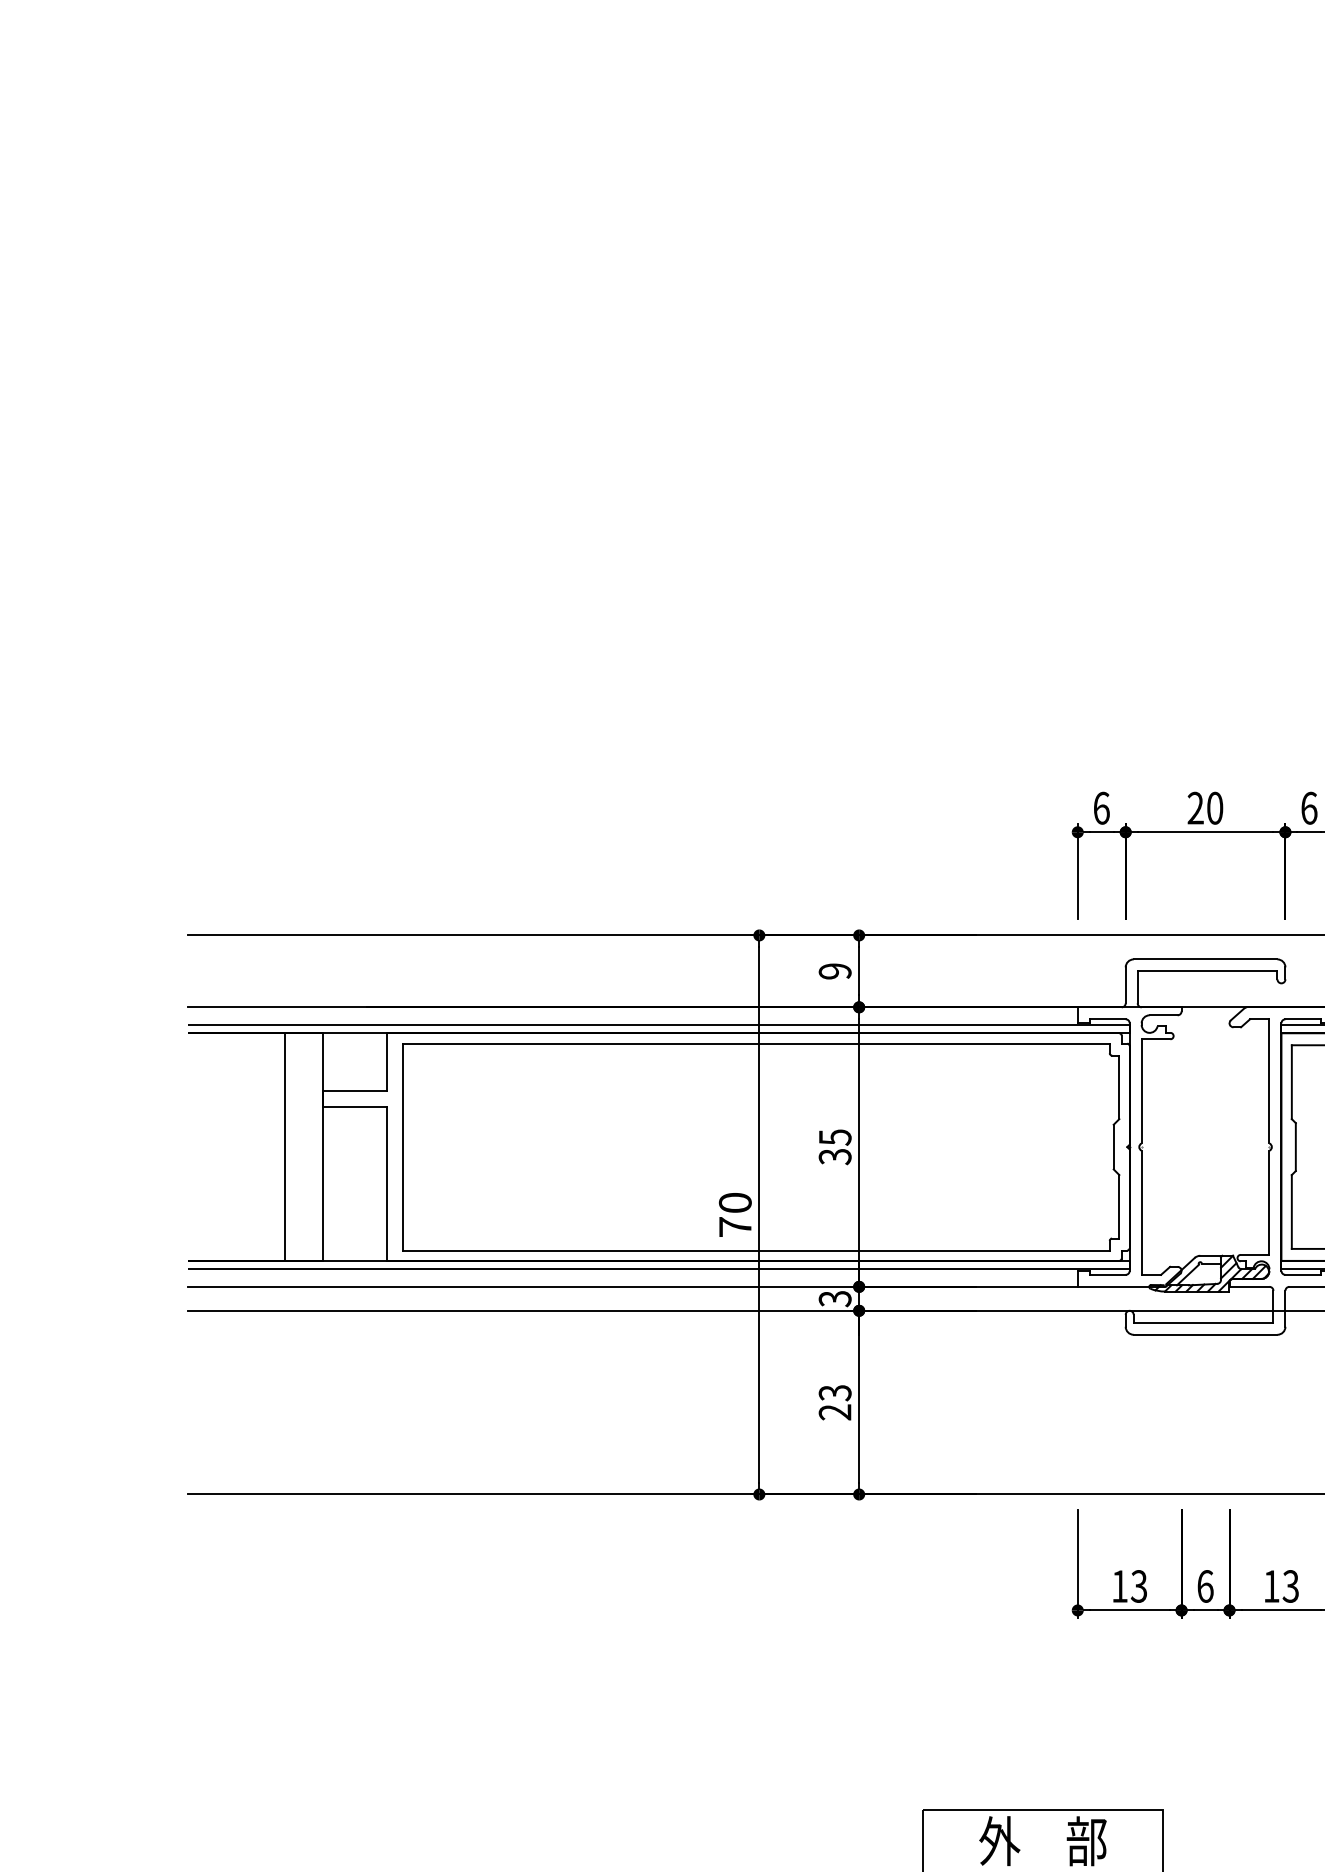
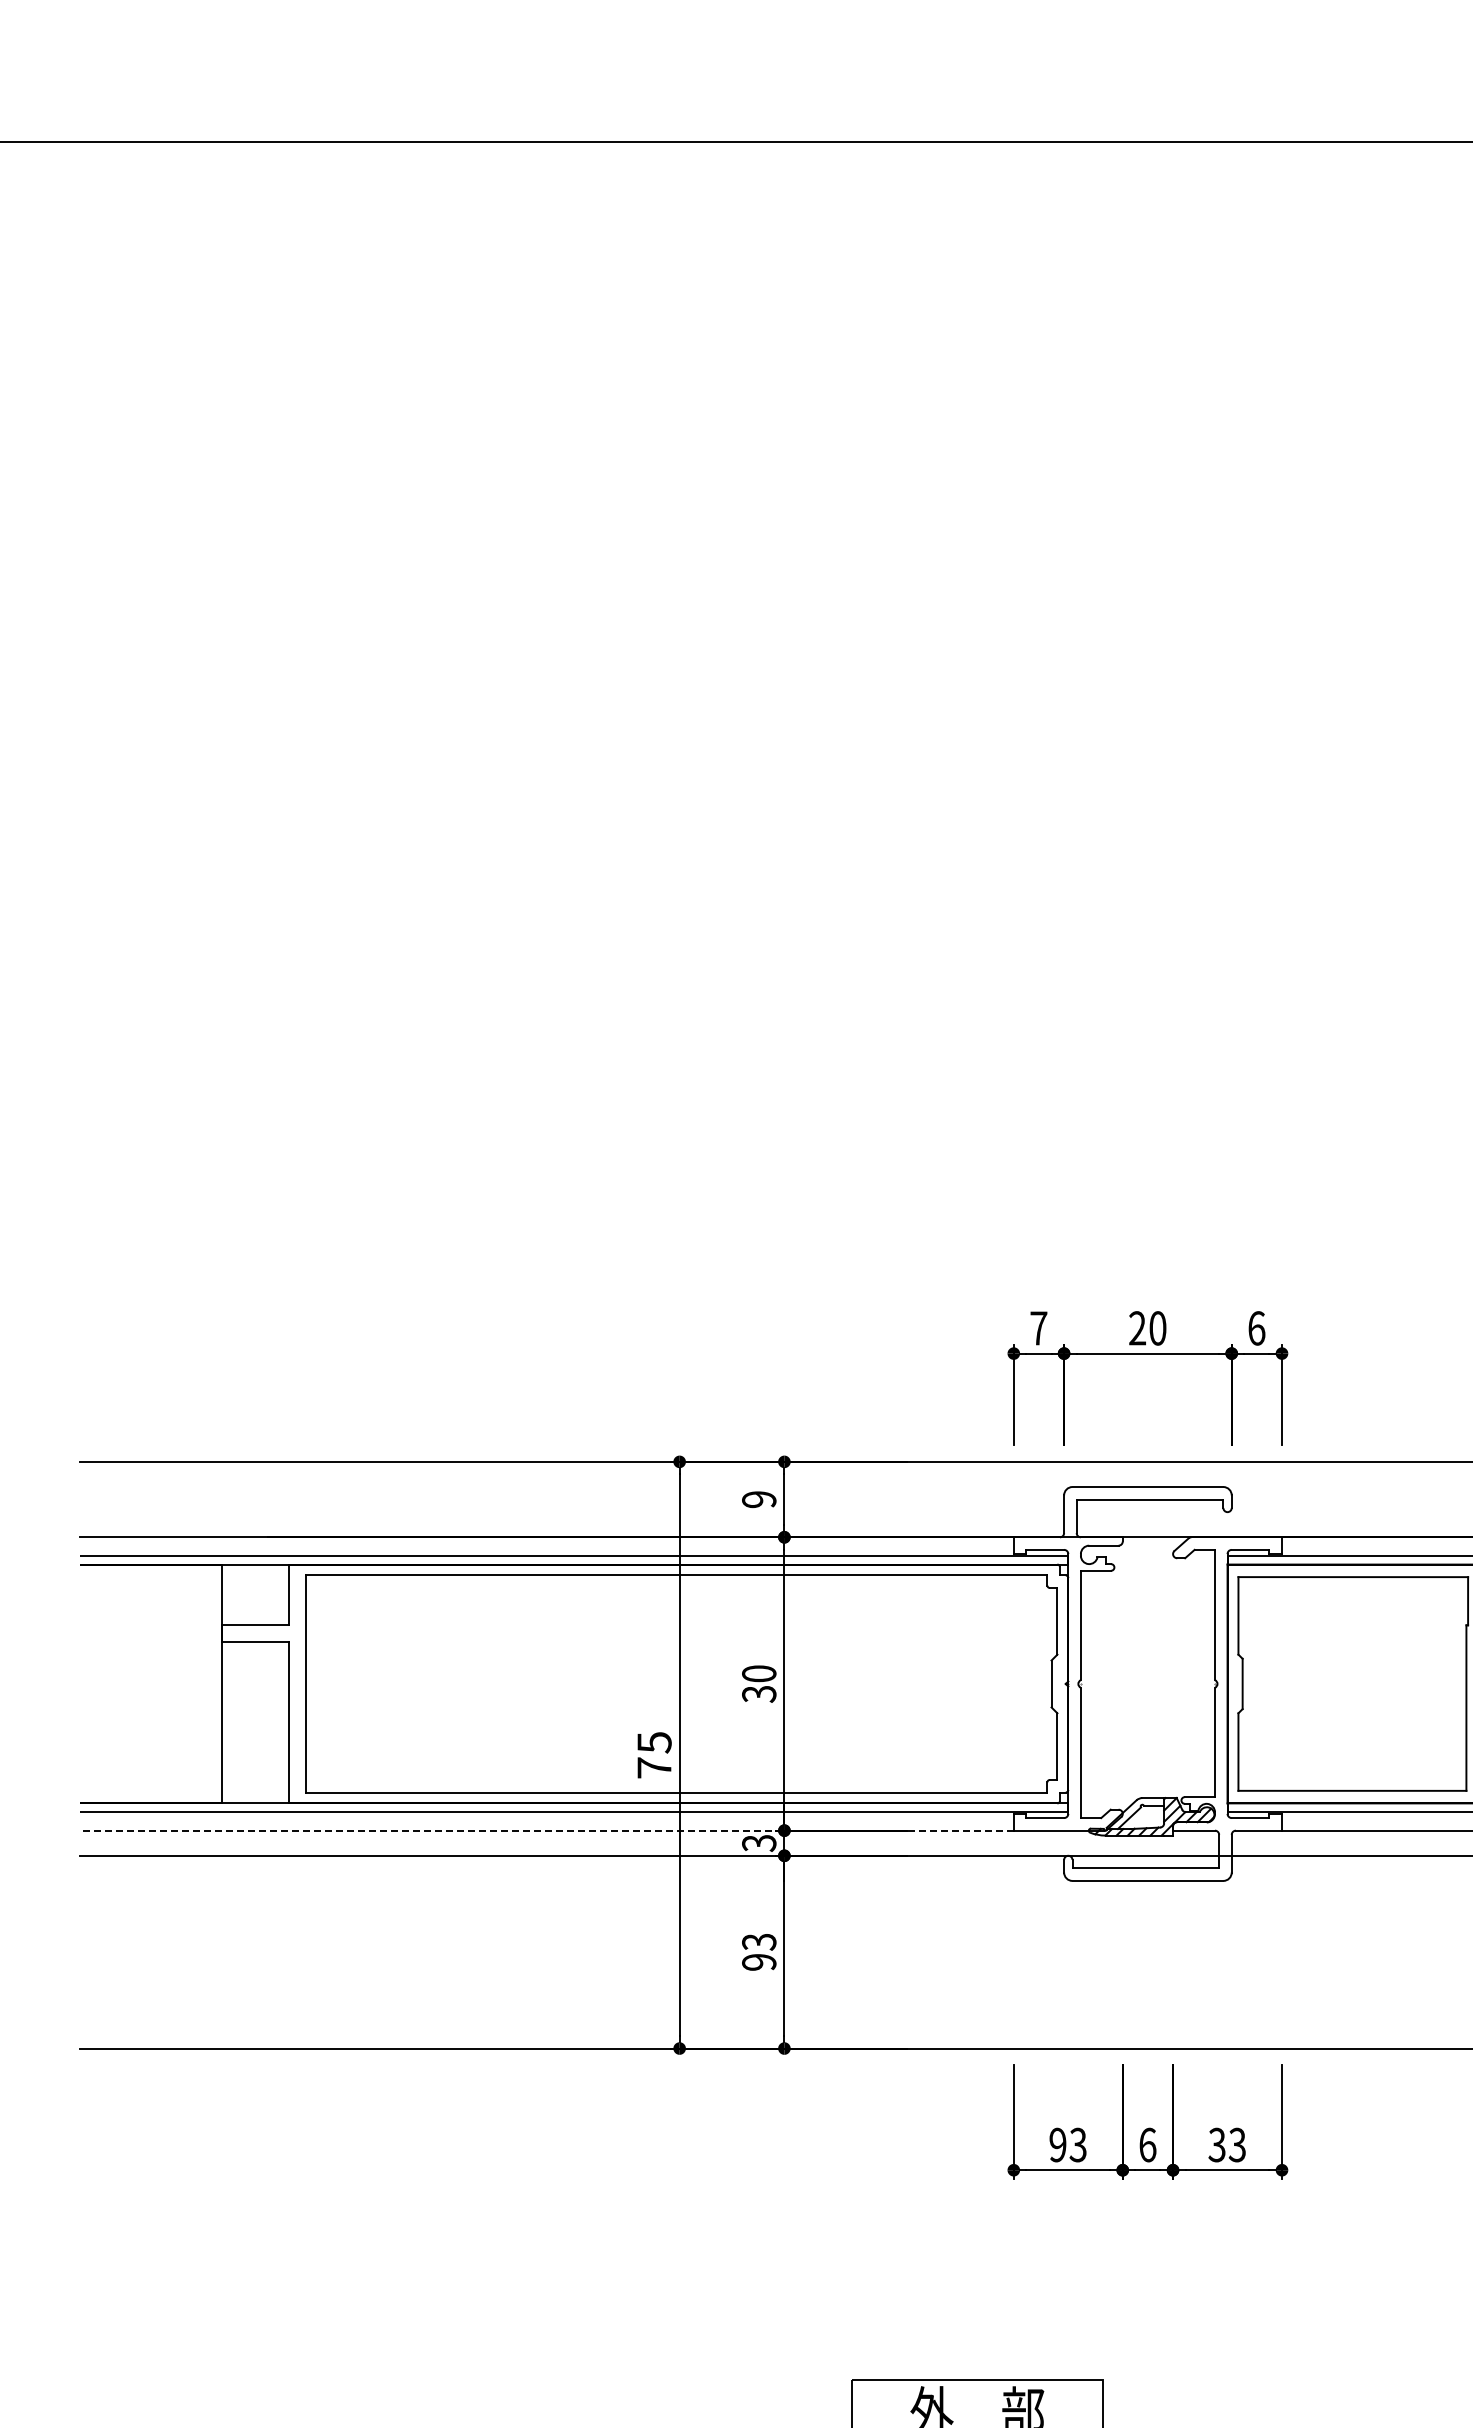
text: (1101, 808) -> (1038, 1328), 6 -> 7
text: (835, 1137) -> (759, 1673), 35 -> 30
line: (284, 1146) -> (181, 1683), removed
text: (735, 1202) -> (654, 1742), 70 -> 75
line: (633, 1286) -> (547, 1830), solid -> dashed
text: (835, 1412) -> (759, 1962), 23 -> 93
text: (1119, 1585) -> (1057, 2144), 13 -> 93
text: (1270, 1585) -> (1216, 2144), 13 -> 33

